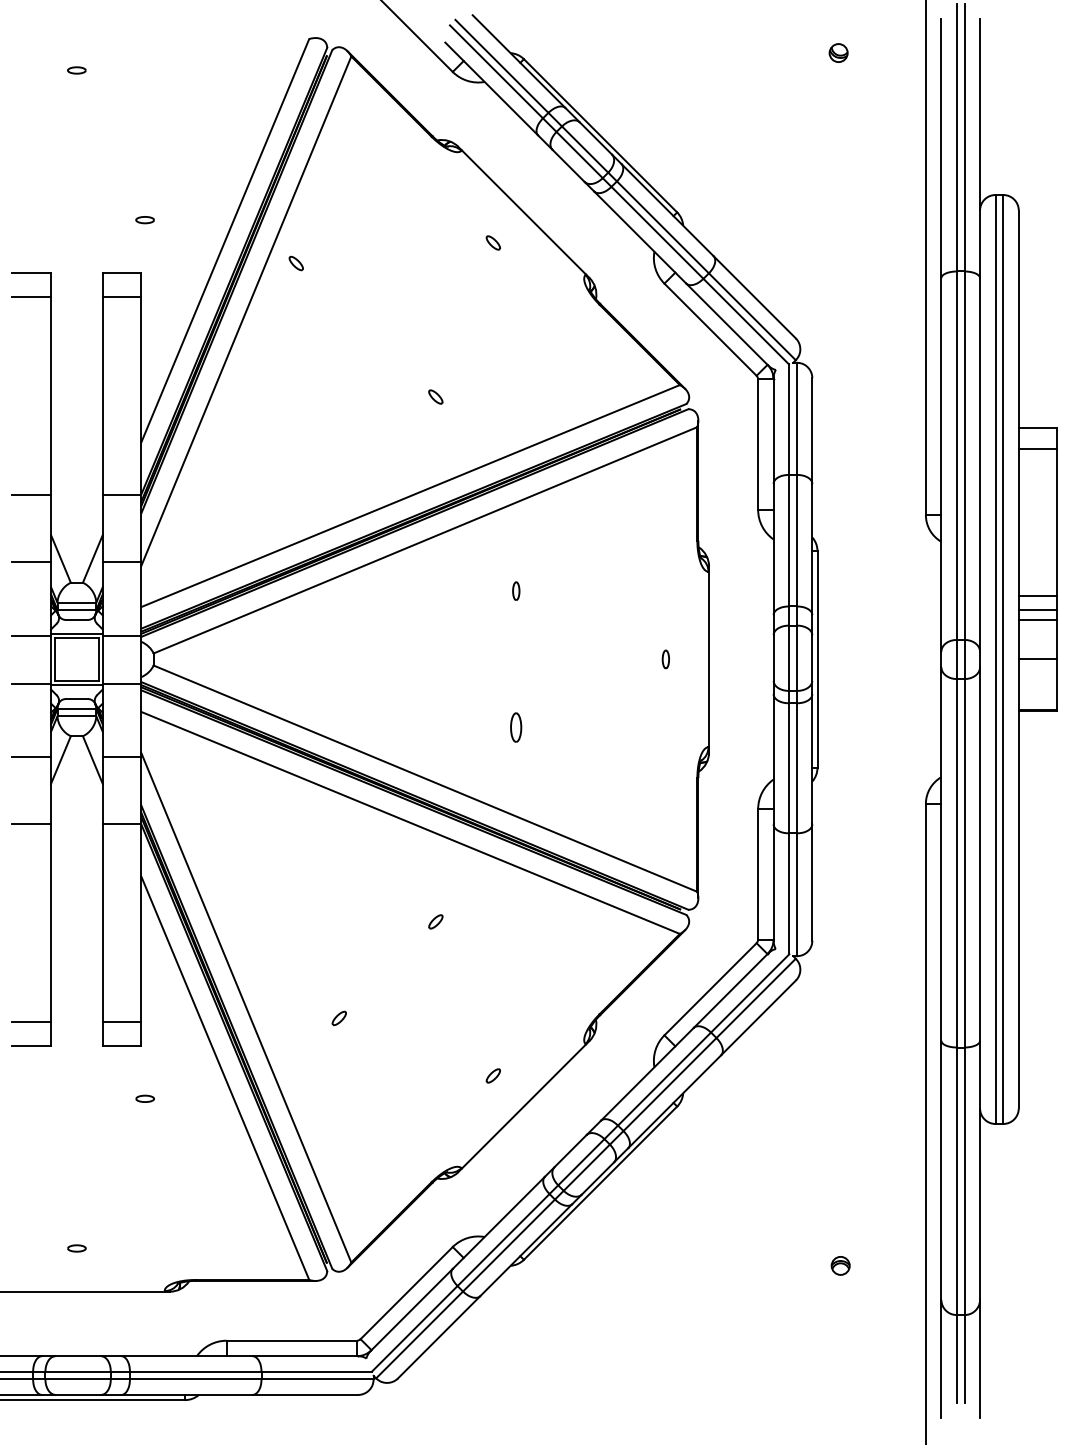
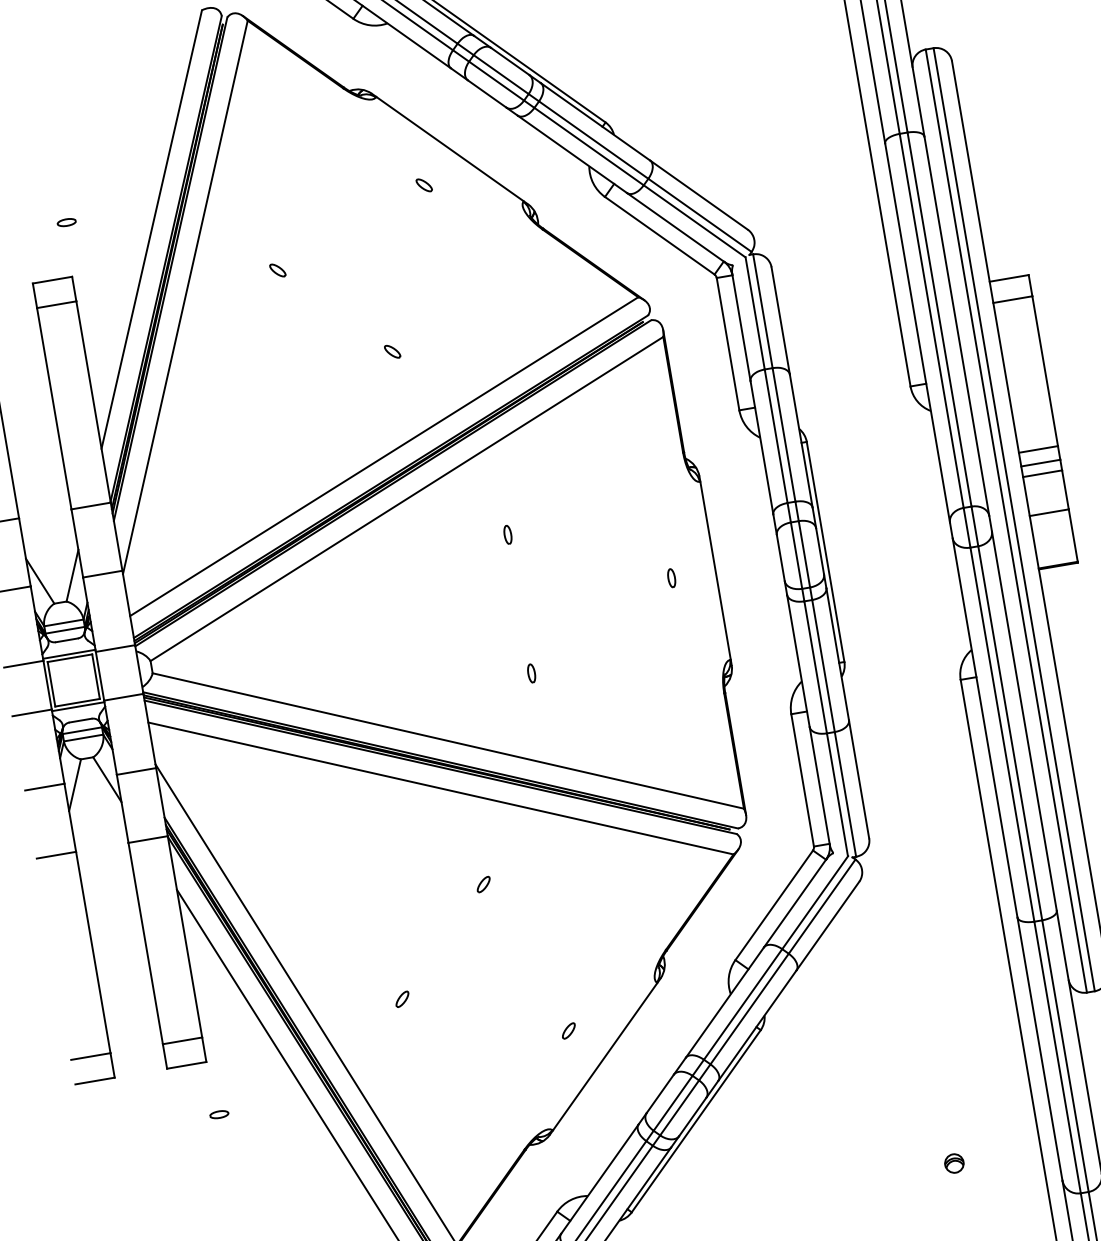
part: (295, 263) -> (277, 270), moved
part: (516, 727) -> (531, 673), size x0.62

